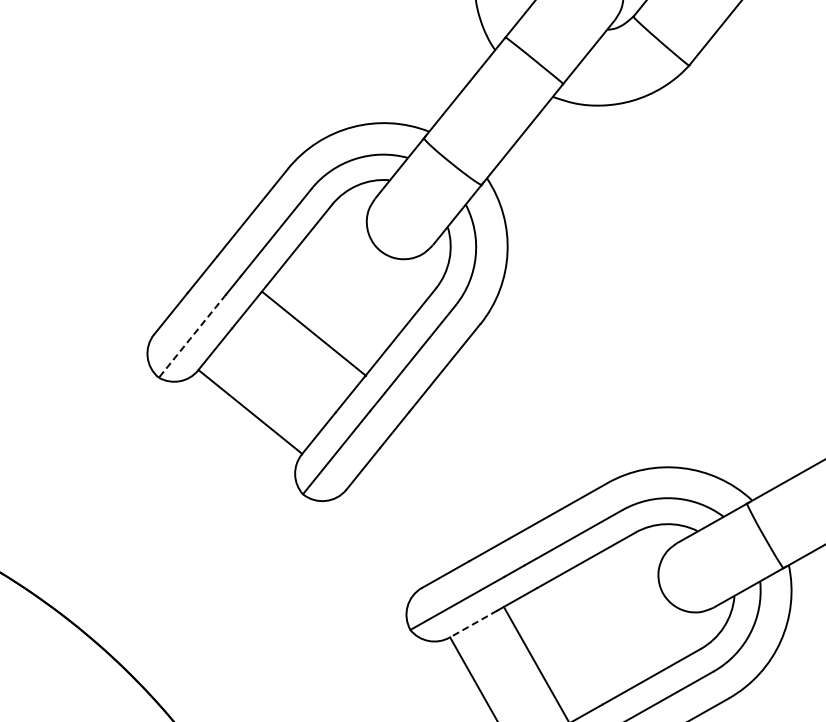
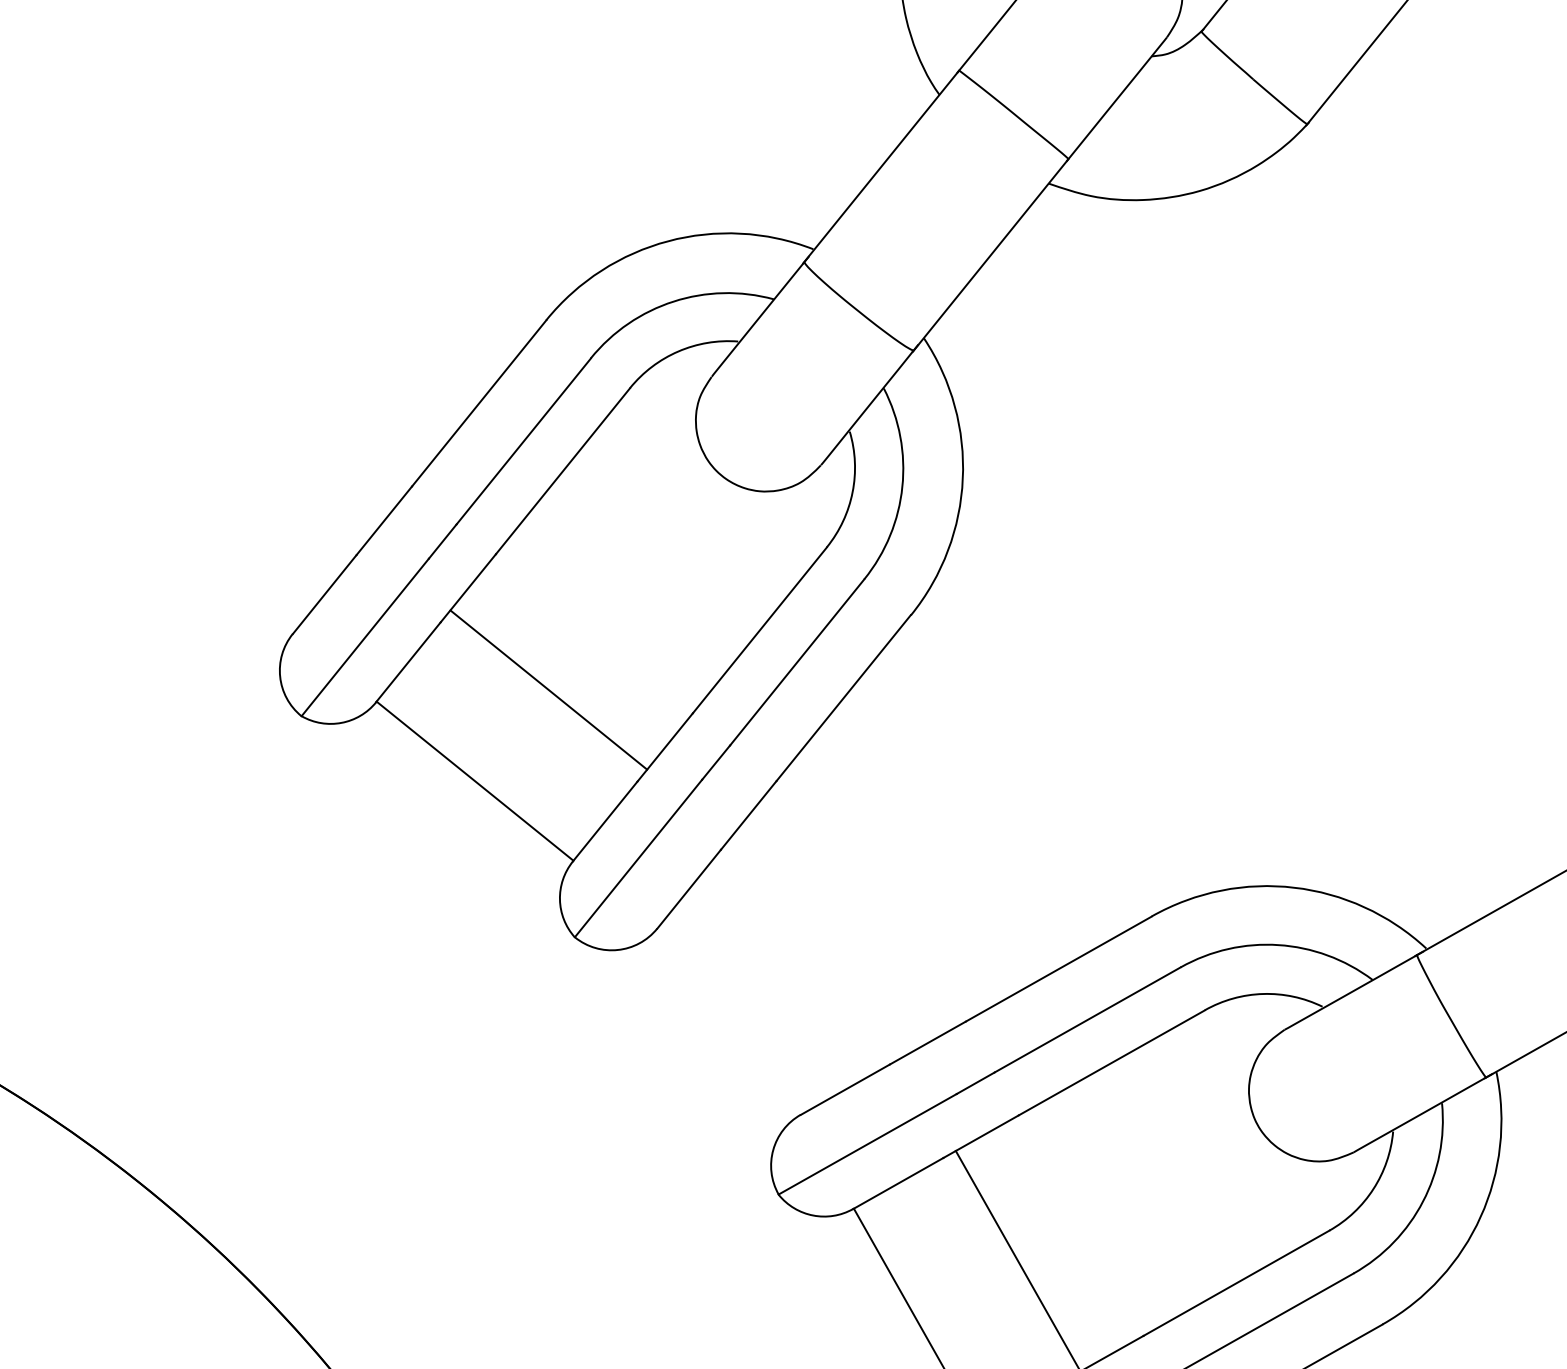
line: (314, 333) -> (549, 689), moved
line: (192, 336) -> (365, 638), dashed -> solid
line: (473, 624) -> (898, 1184), dashed -> solid

